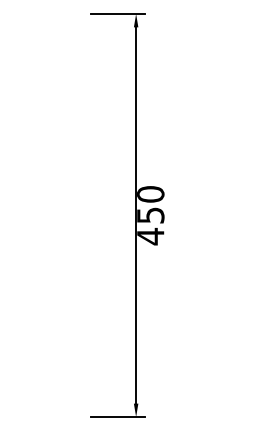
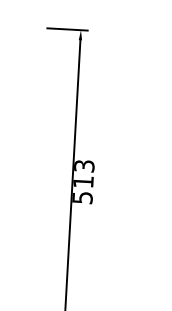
text: (150, 215) -> (83, 182), 450 -> 513

